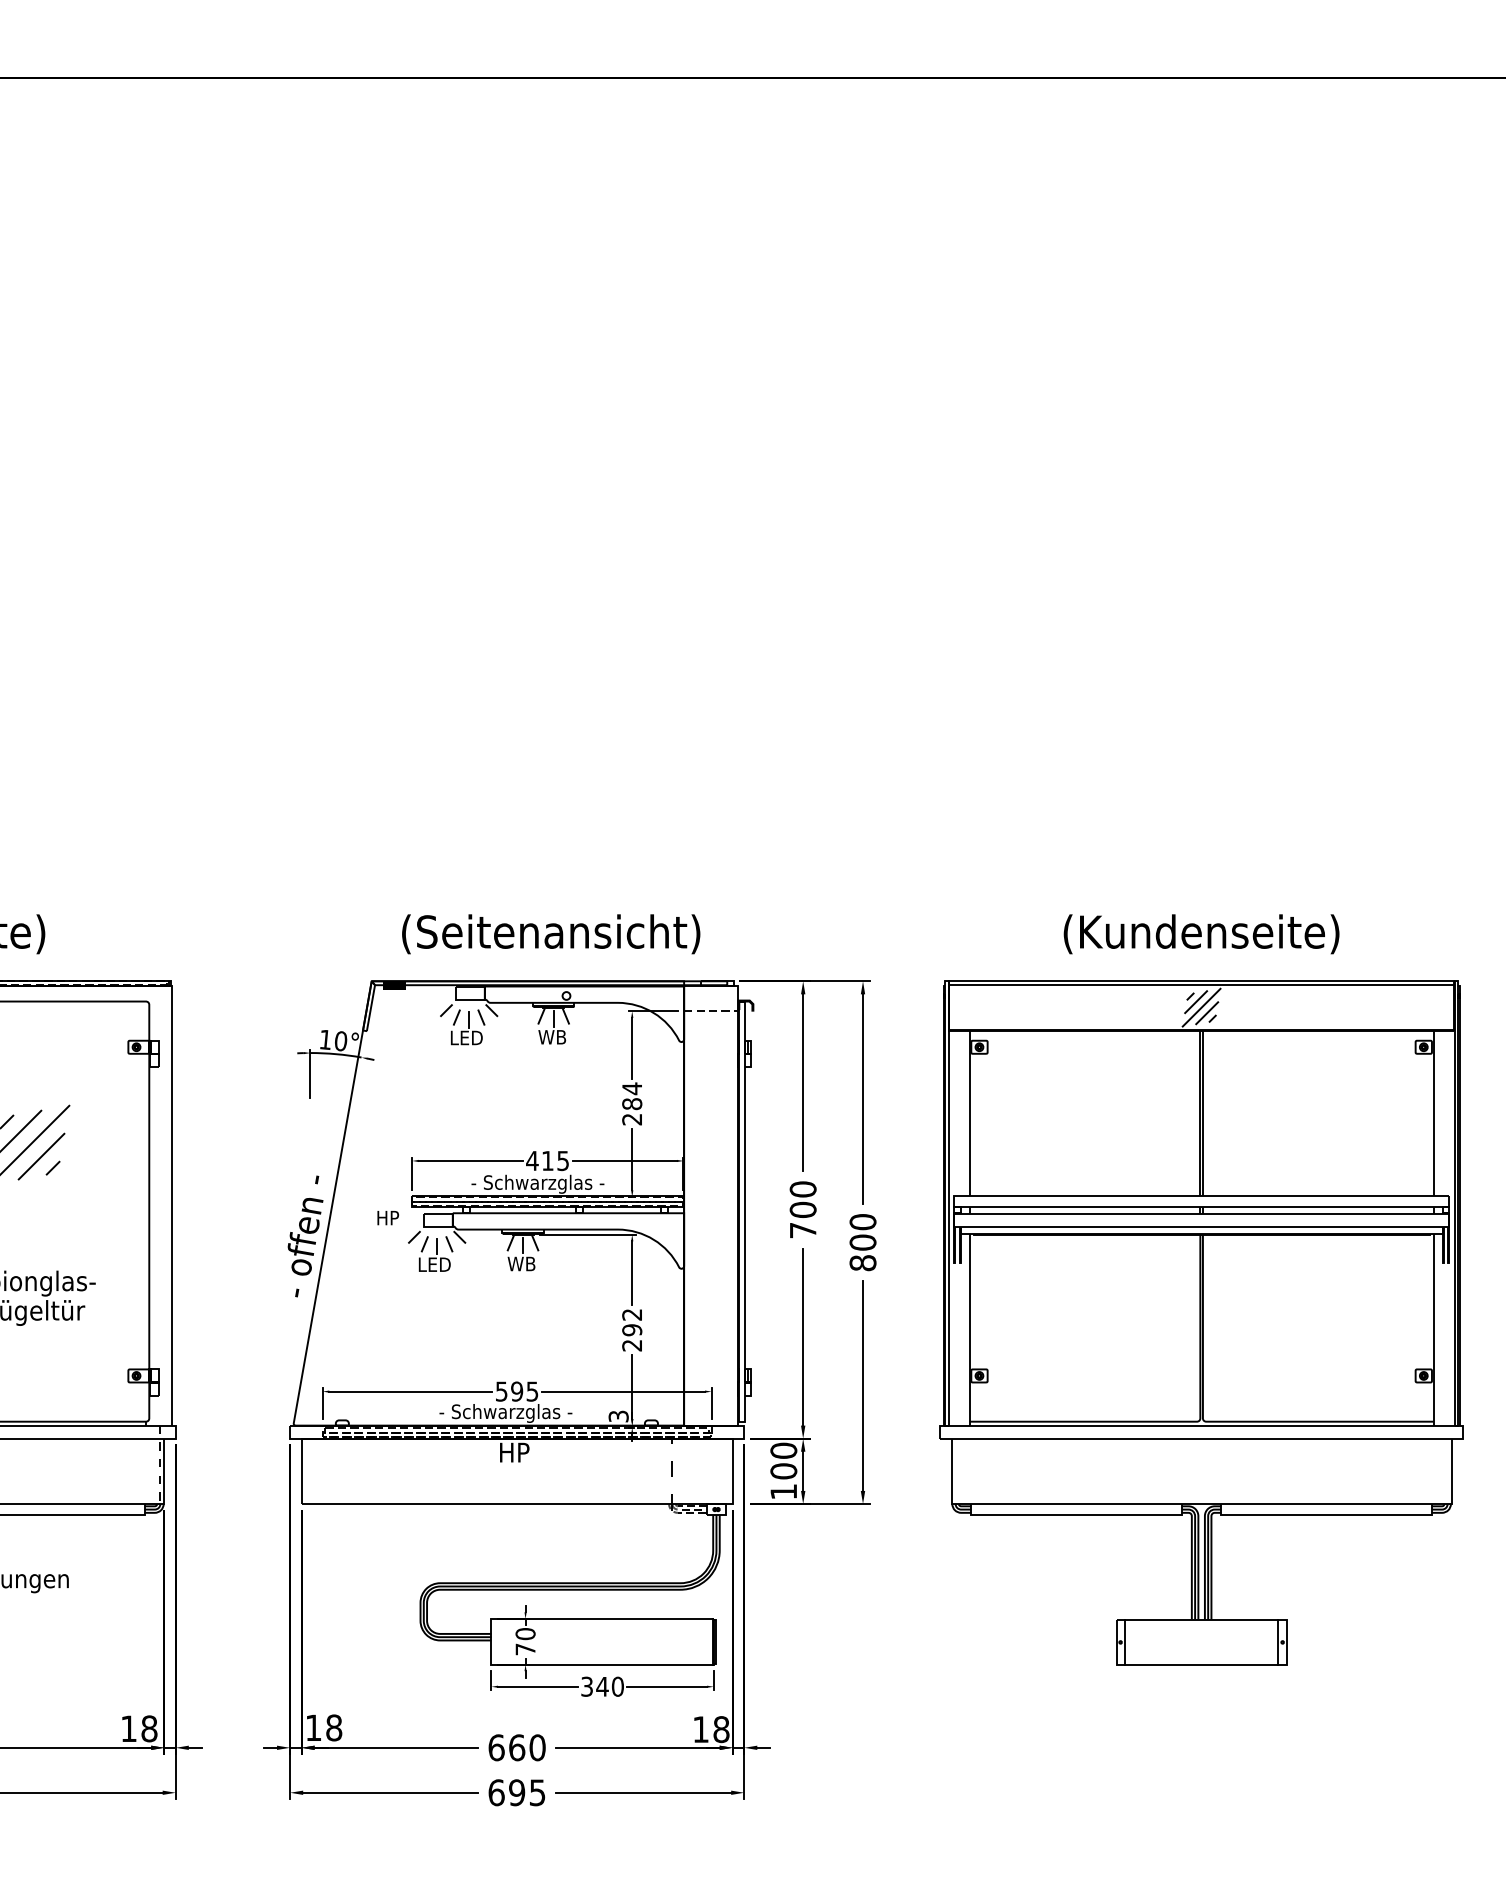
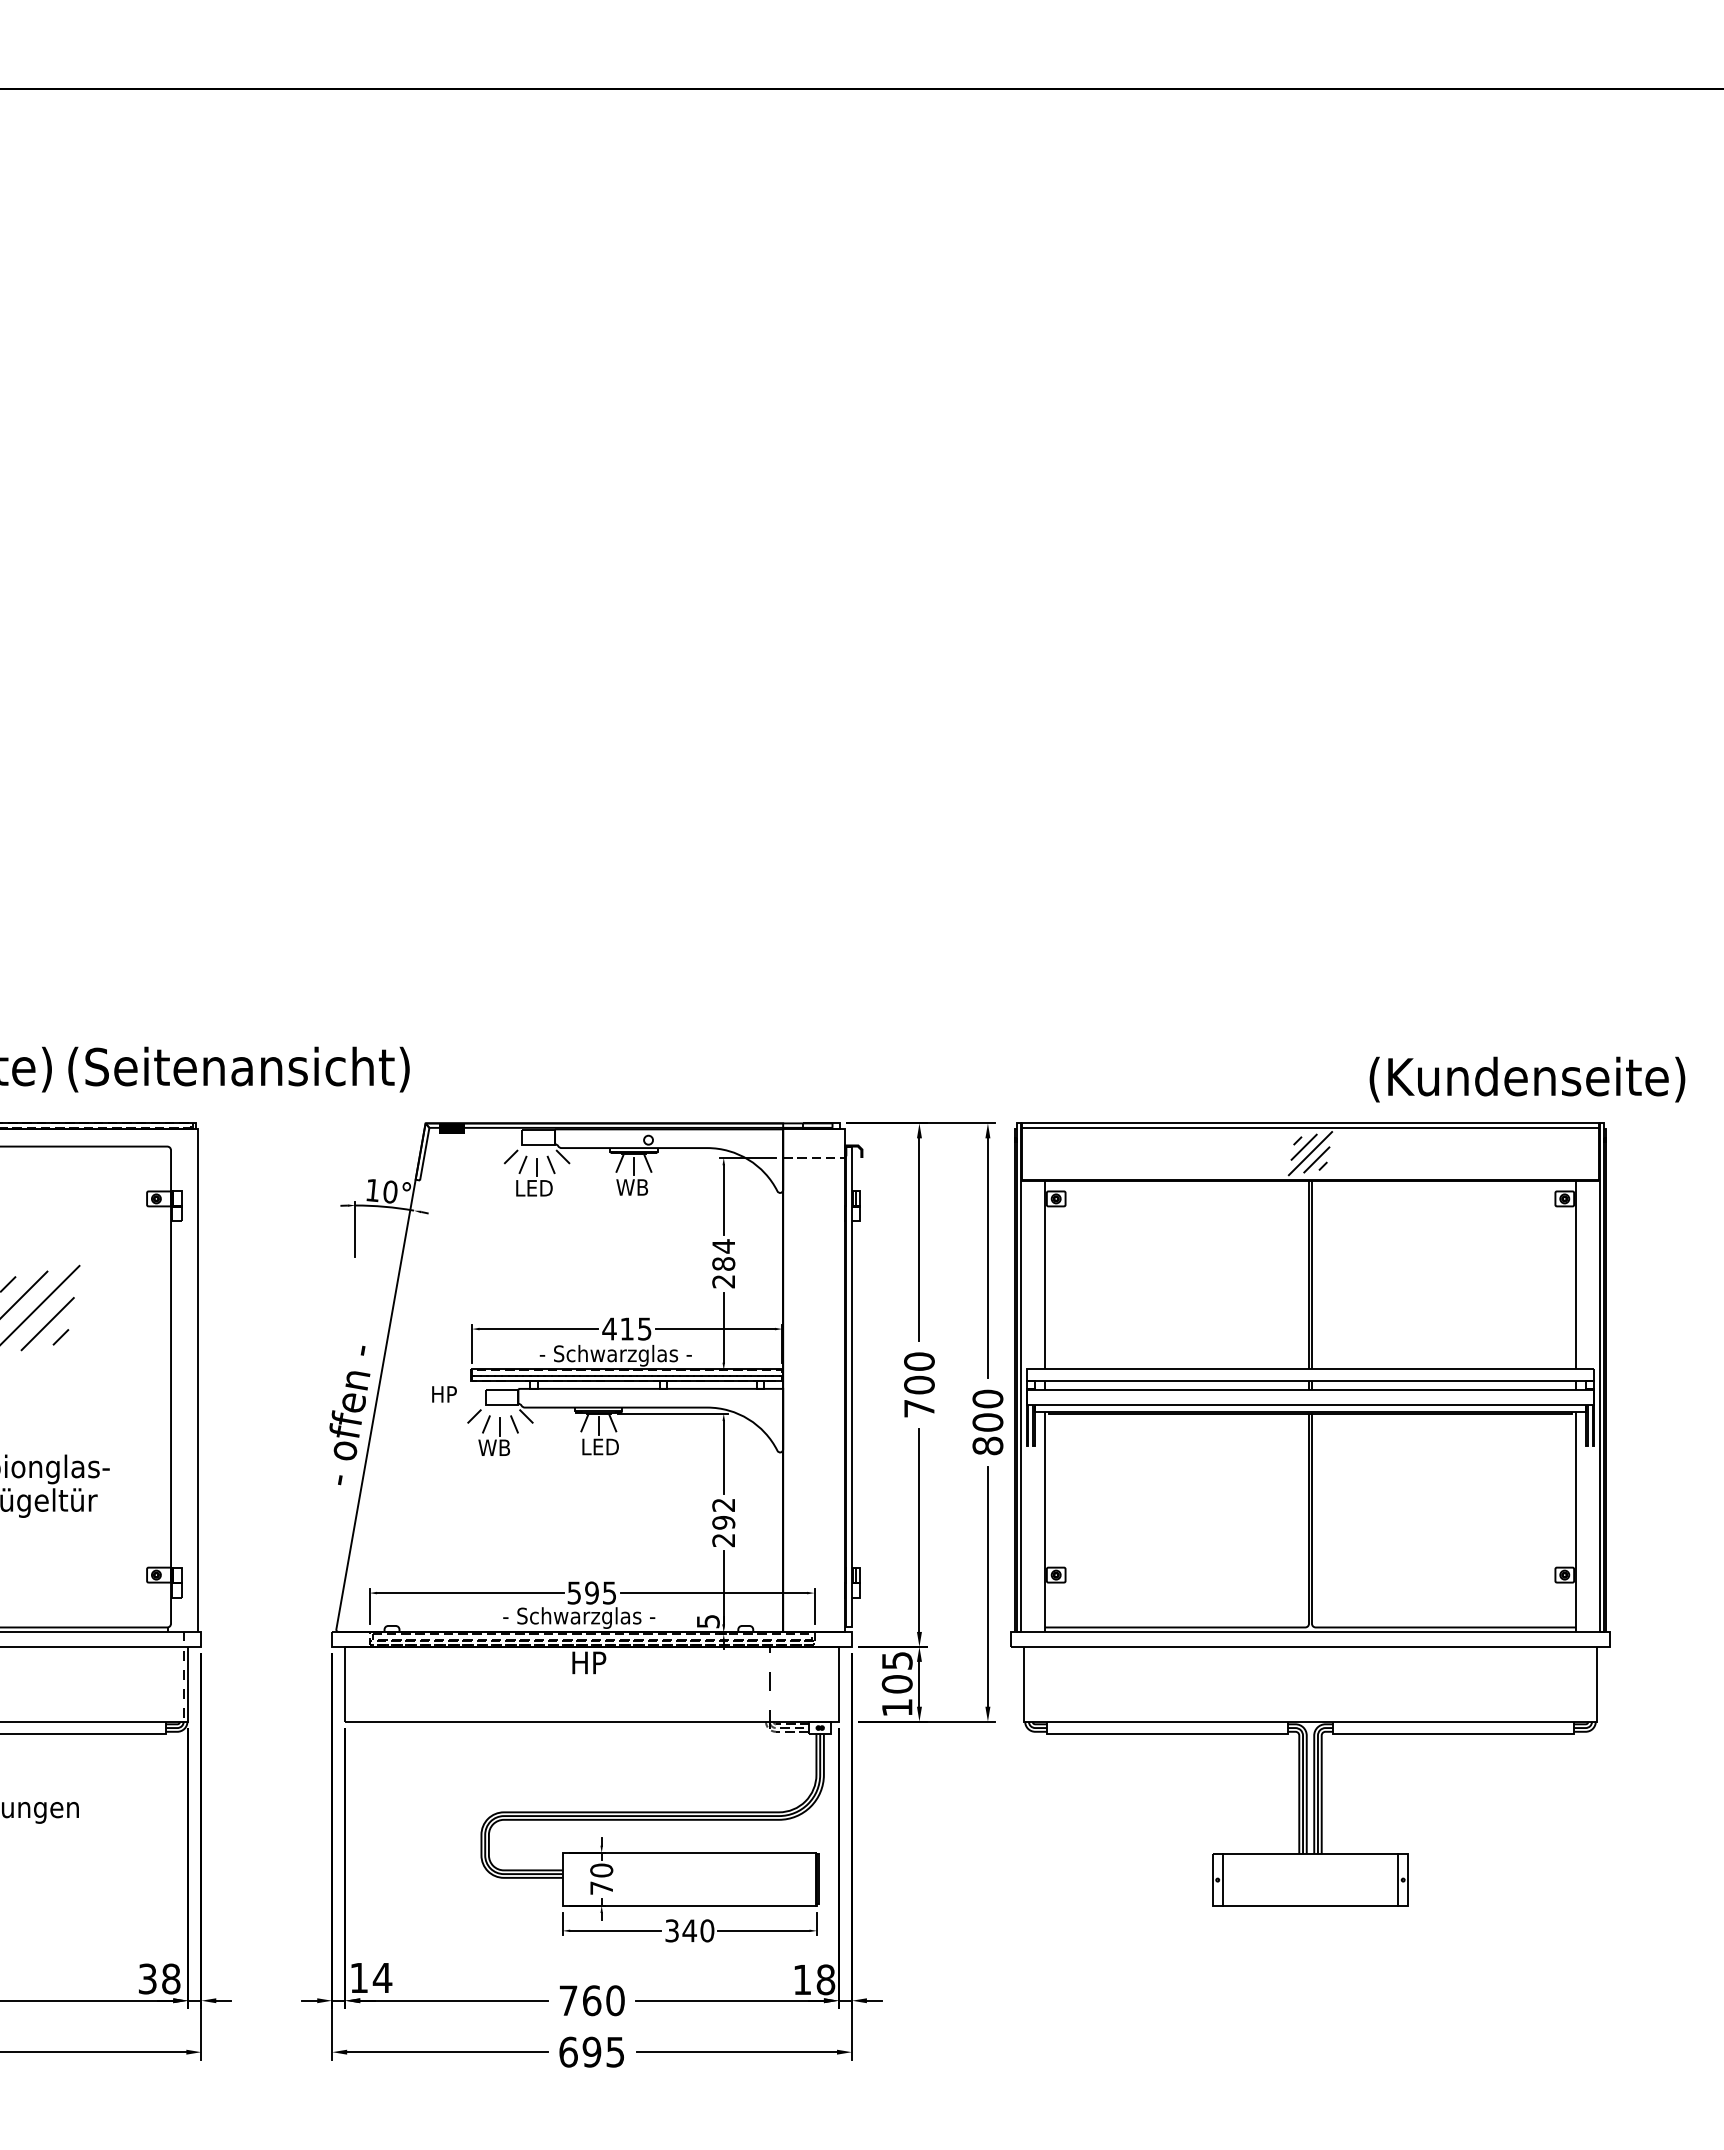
text: (550, 934) -> (238, 1069), moved
text: (1201, 934) -> (1527, 1079), moved
text: (523, 1263) -> (599, 1446), WB -> LED
text: (434, 1264) -> (497, 1447), LED -> WB
part: (1201, 1322) -> (1310, 1514), moved
text: (618, 1416) -> (707, 1621), 3 -> 5
text: (783, 1450) -> (896, 1660), 100 -> 105
text: (334, 1727) -> (382, 1977), 18 -> 14
text: (128, 1728) -> (147, 1978), 18 -> 38
text: (496, 1747) -> (568, 2000), 660 -> 760

